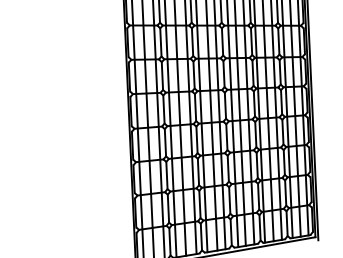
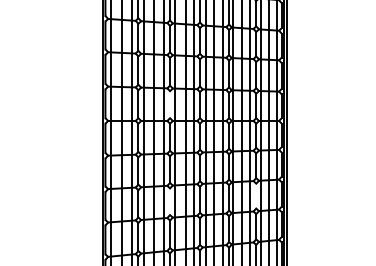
line: (194, 74) -> (170, 104), removed
line: (284, 161) -> (256, 195), removed
line: (198, 171) -> (170, 201), removed

